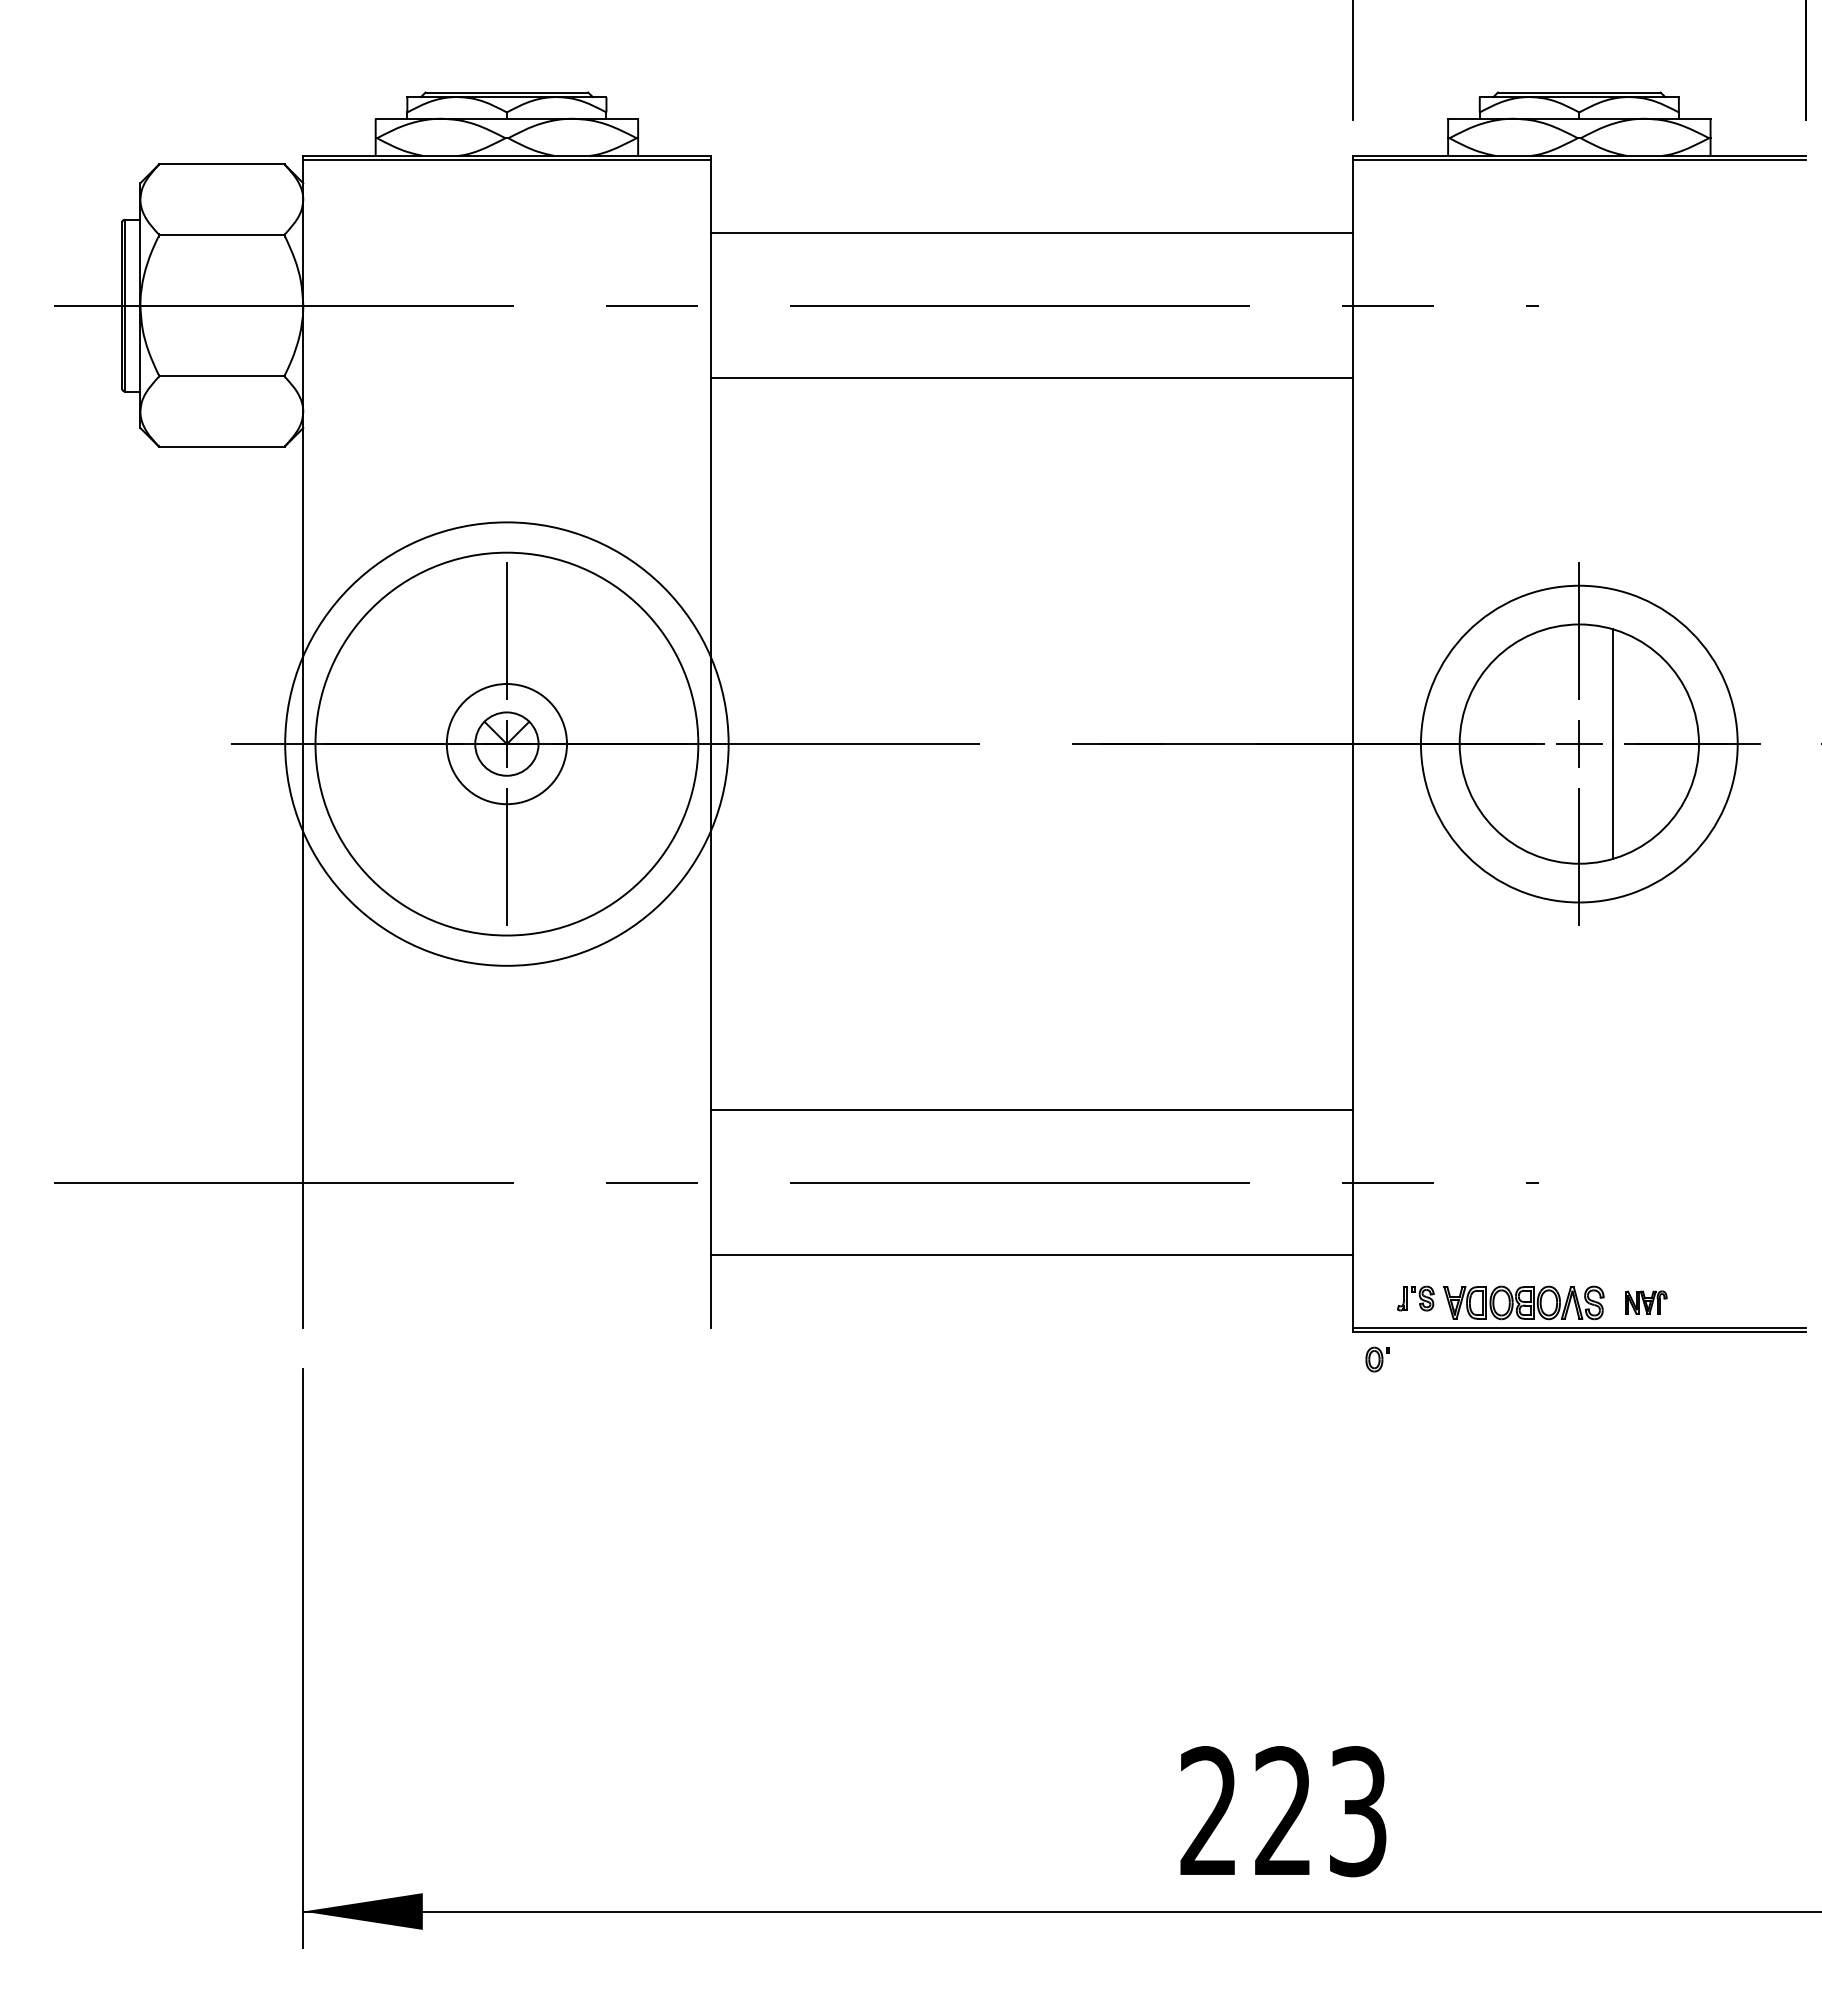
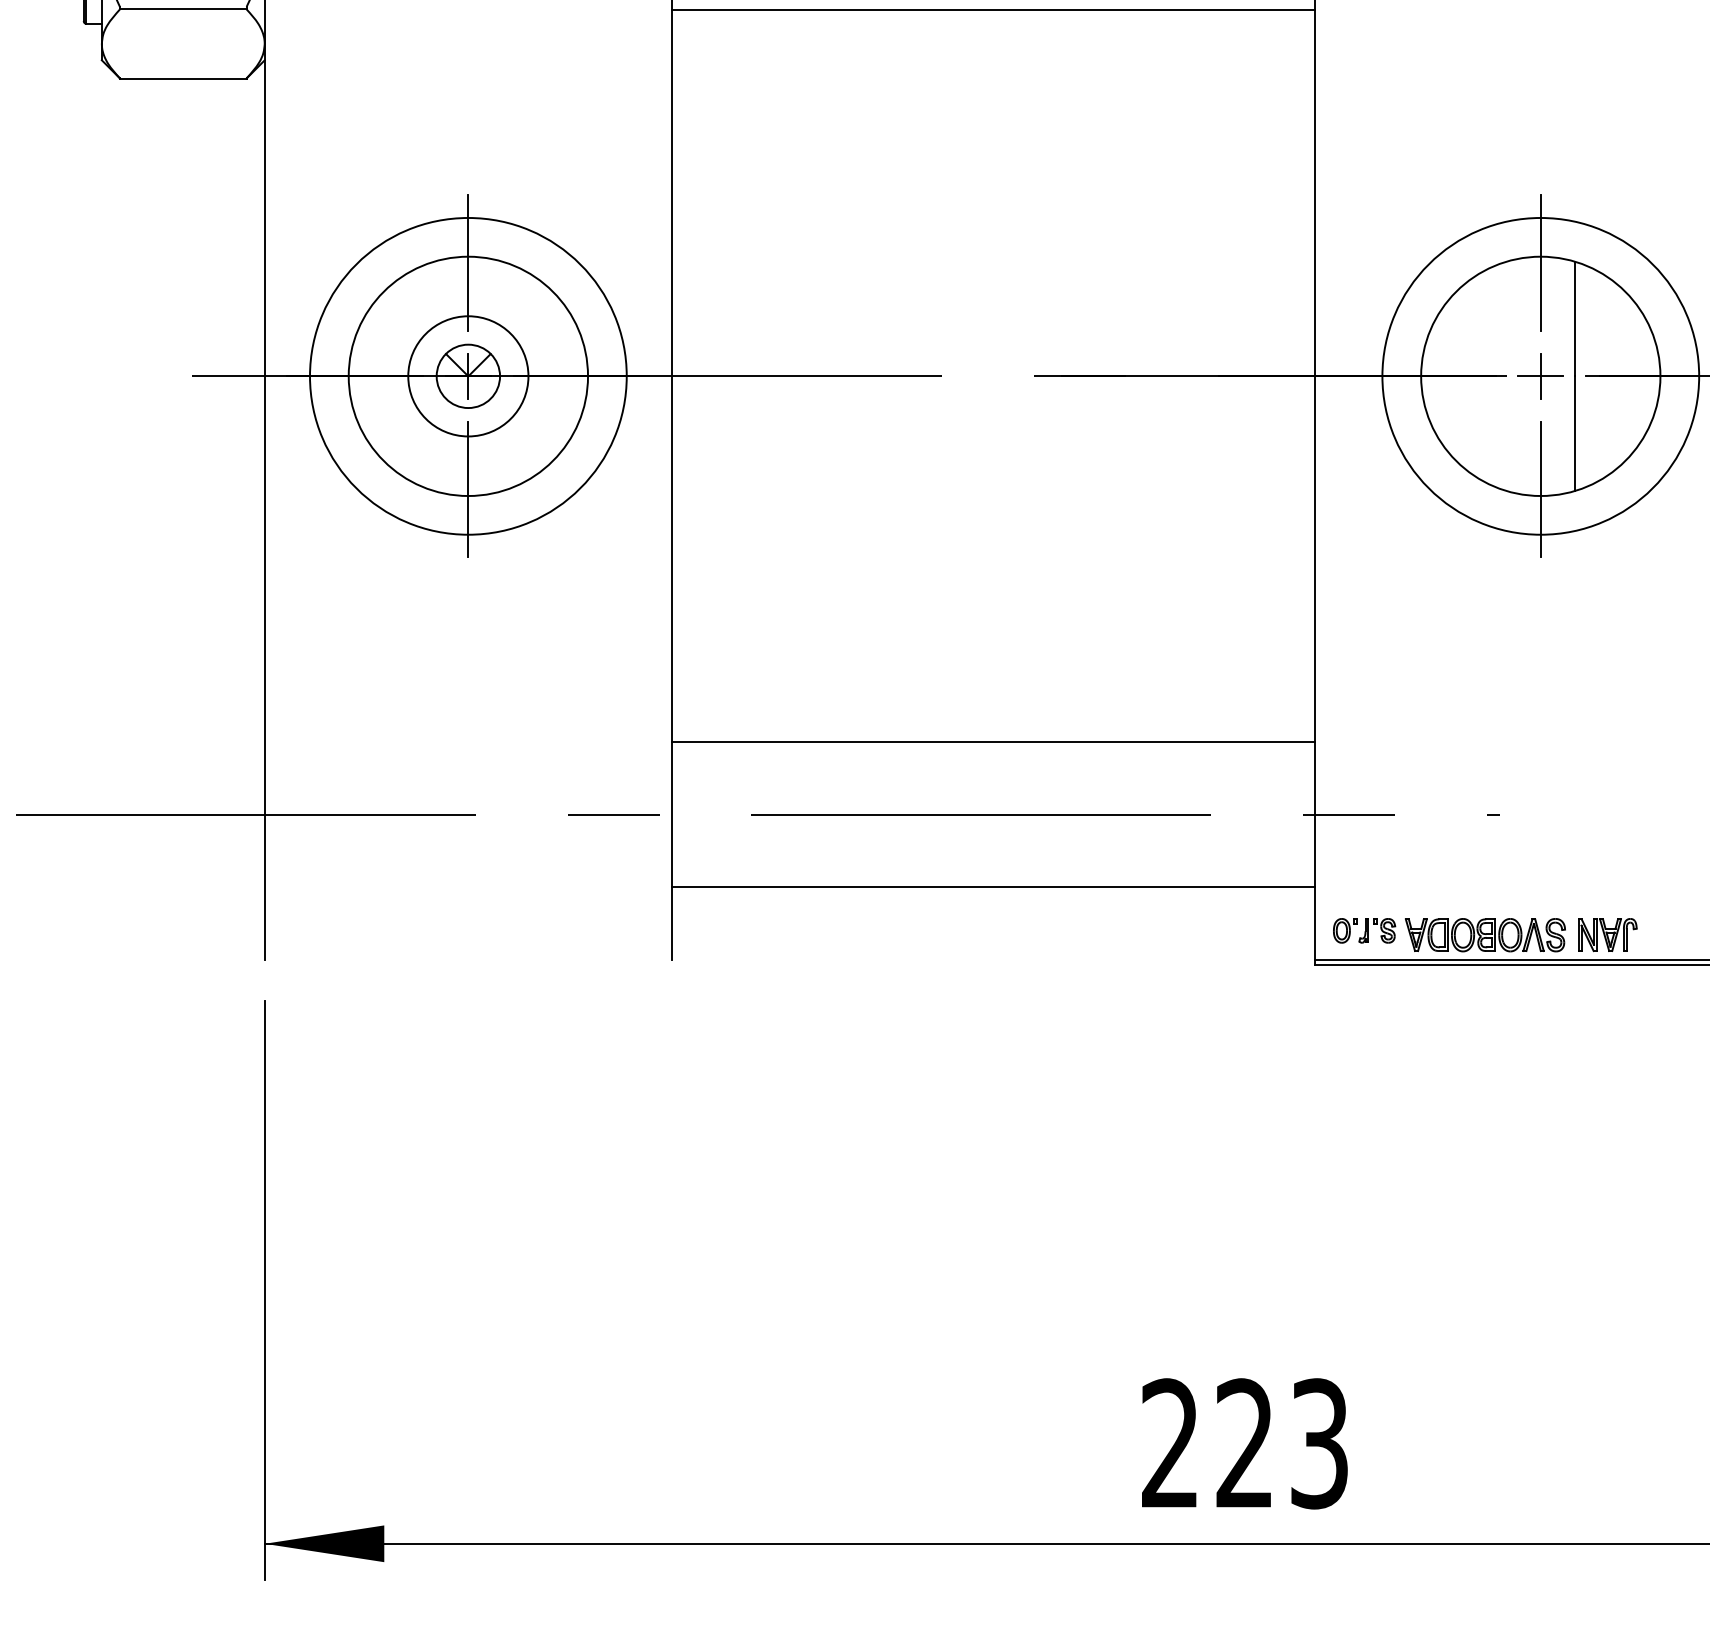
circle: (506, 743) -> (467, 375), size x0.62
circle: (506, 743) -> (467, 375), size x0.71
part: (1646, 1302) -> (1607, 934), size x1.43
part: (1377, 1359) -> (1344, 930), moved

